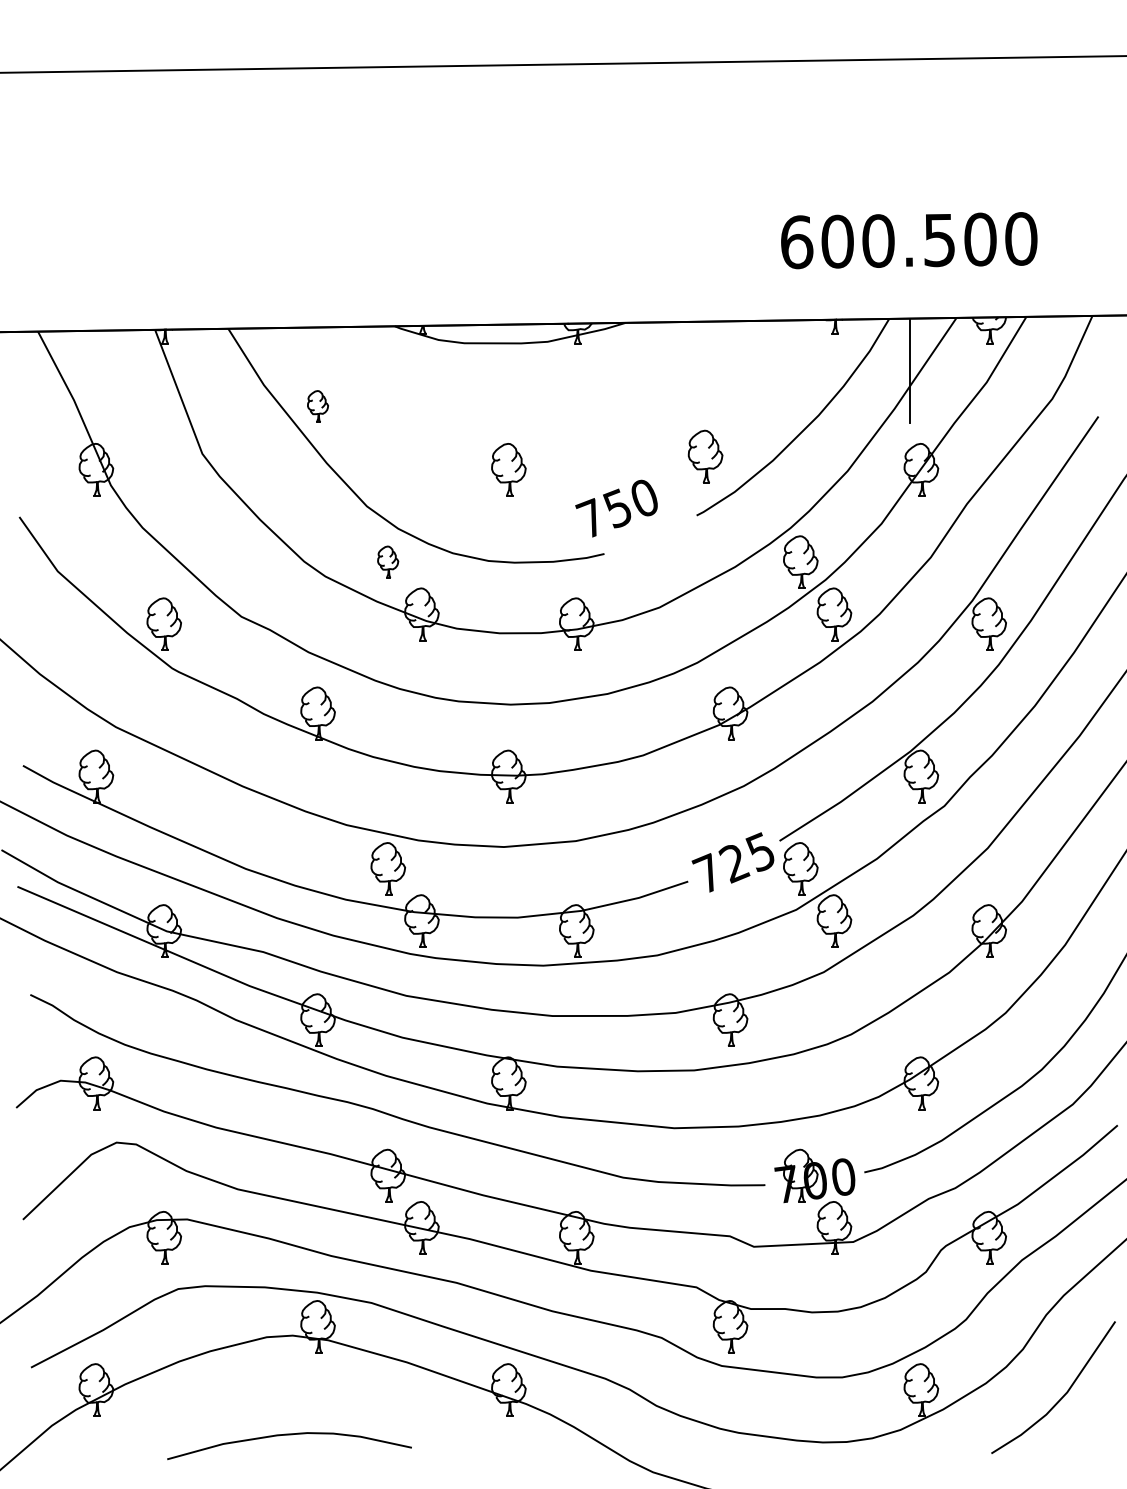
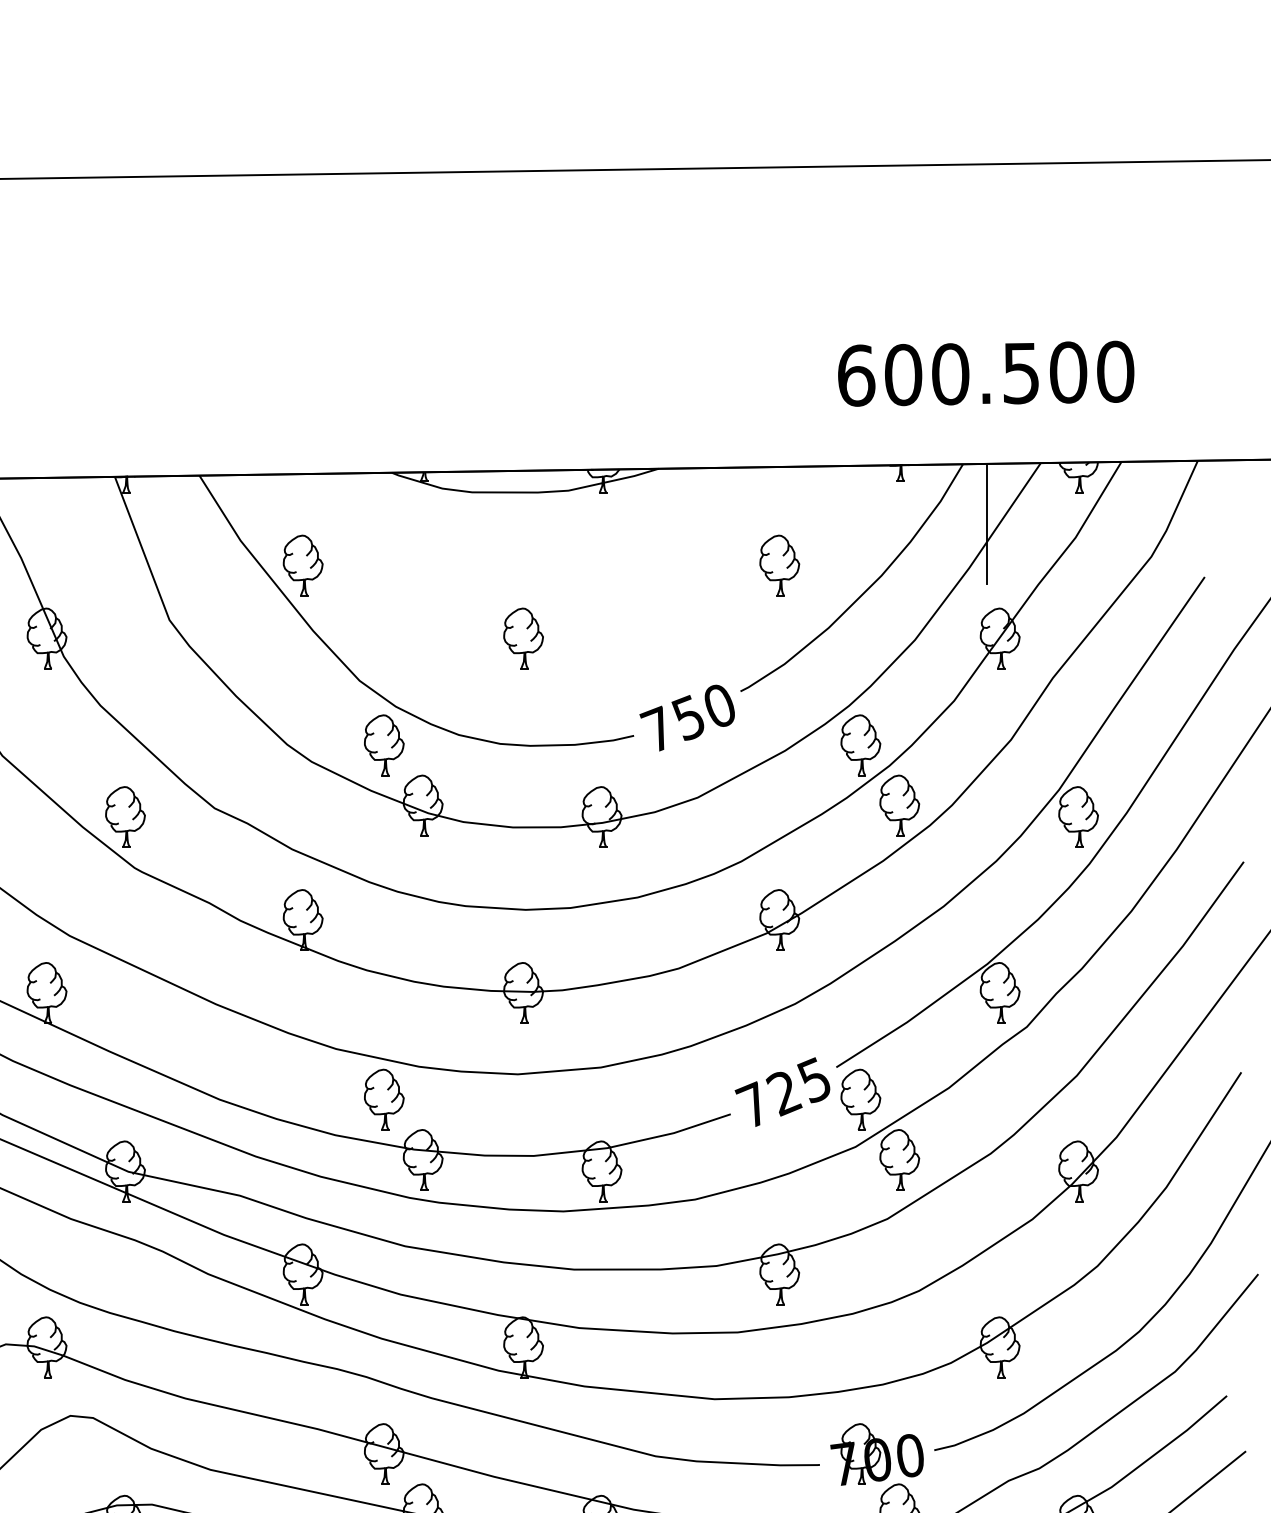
part: (317, 406) -> (302, 565), size x1.67
part: (705, 456) -> (779, 565), moved
text: (616, 508) -> (687, 717), moved
part: (387, 561) -> (383, 744), size x1.67

